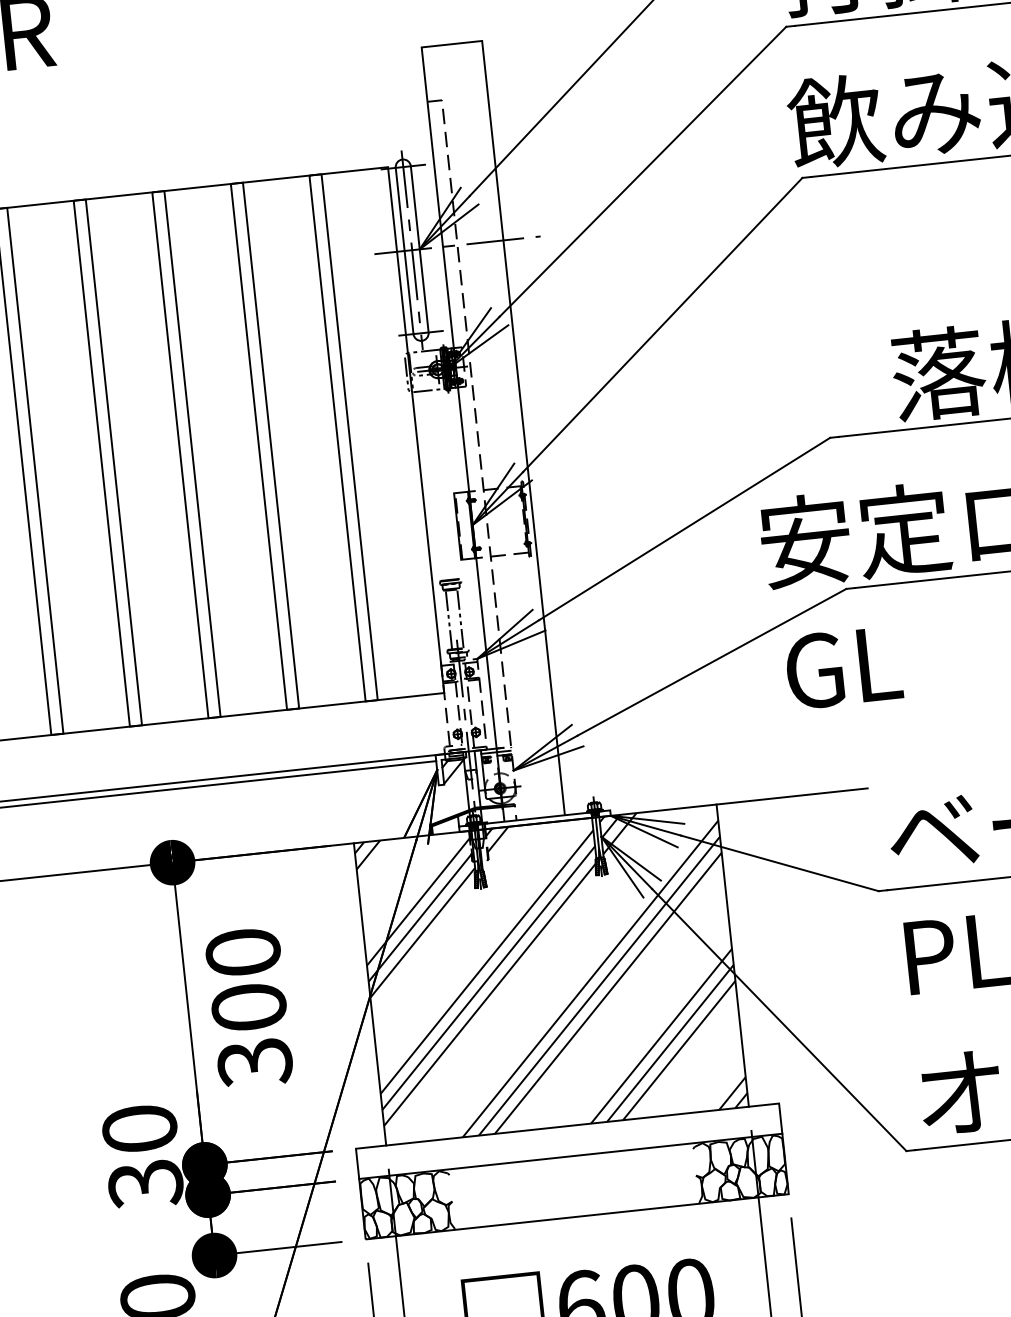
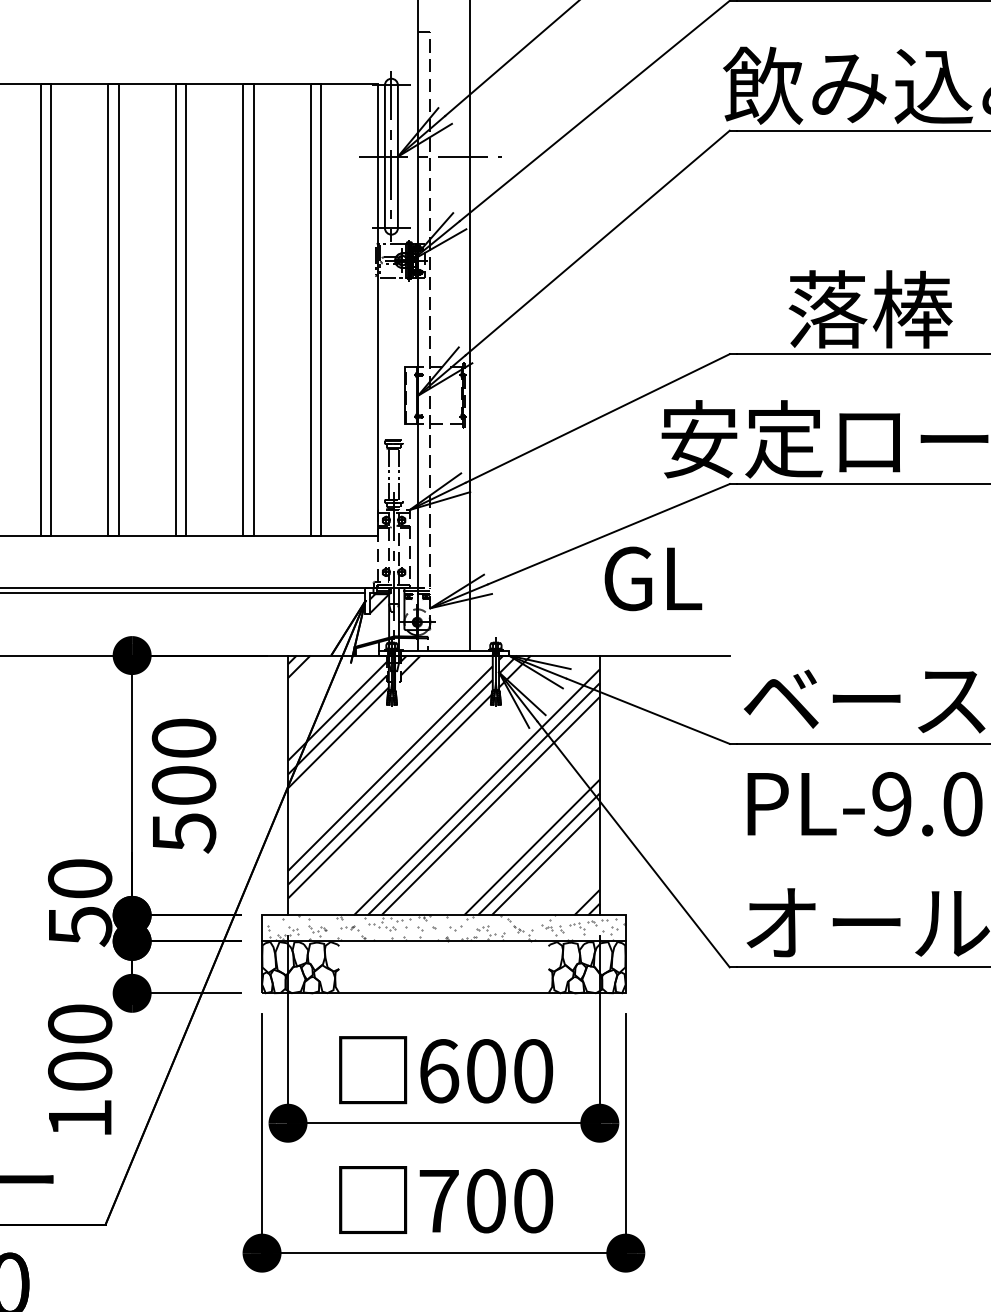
text: (843, 667) -> (653, 578), moved
text: (254, 1063) -> (183, 833), 300 -> 500
hatch: (570, 1140) -> (445, 927), added
text: (146, 1184) -> (80, 926), 30 -> 50

